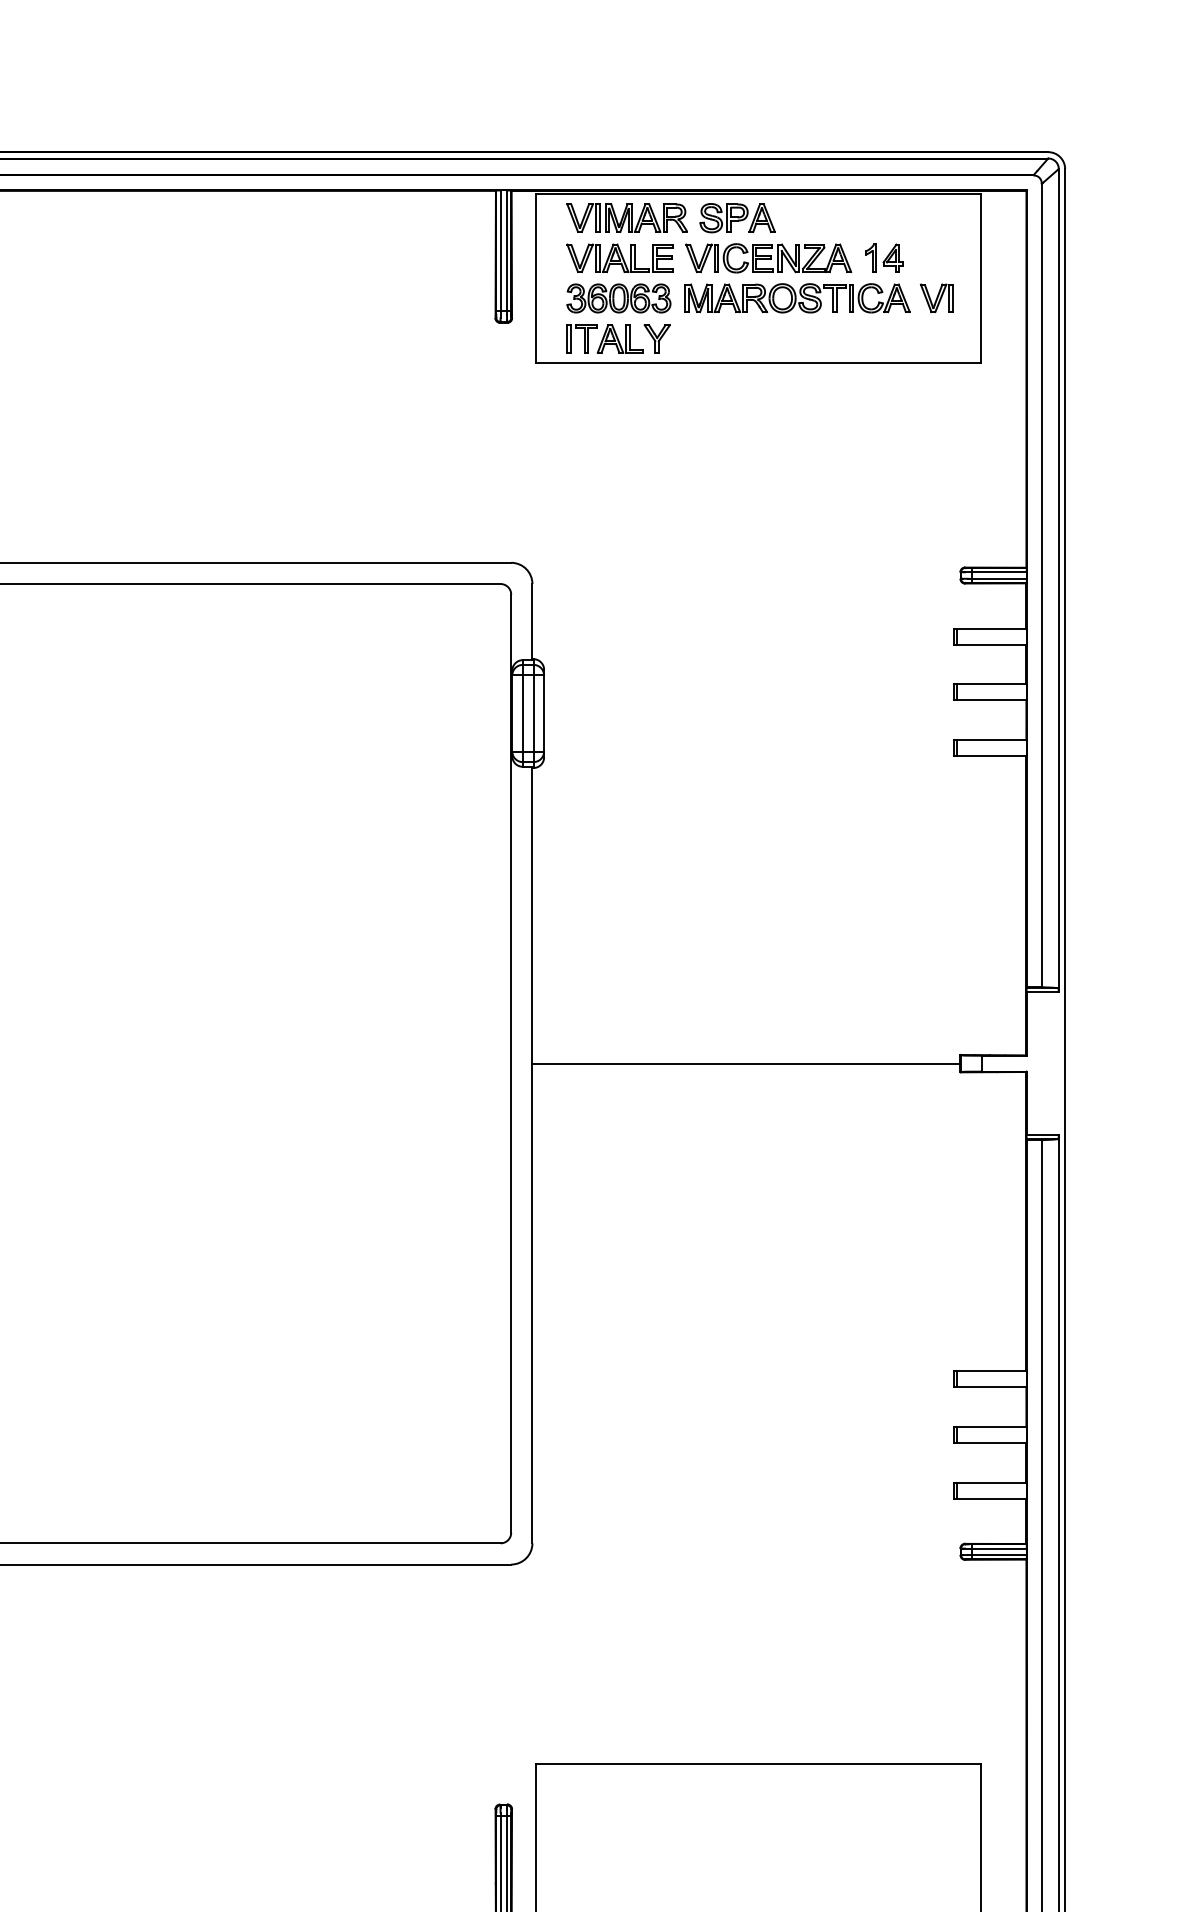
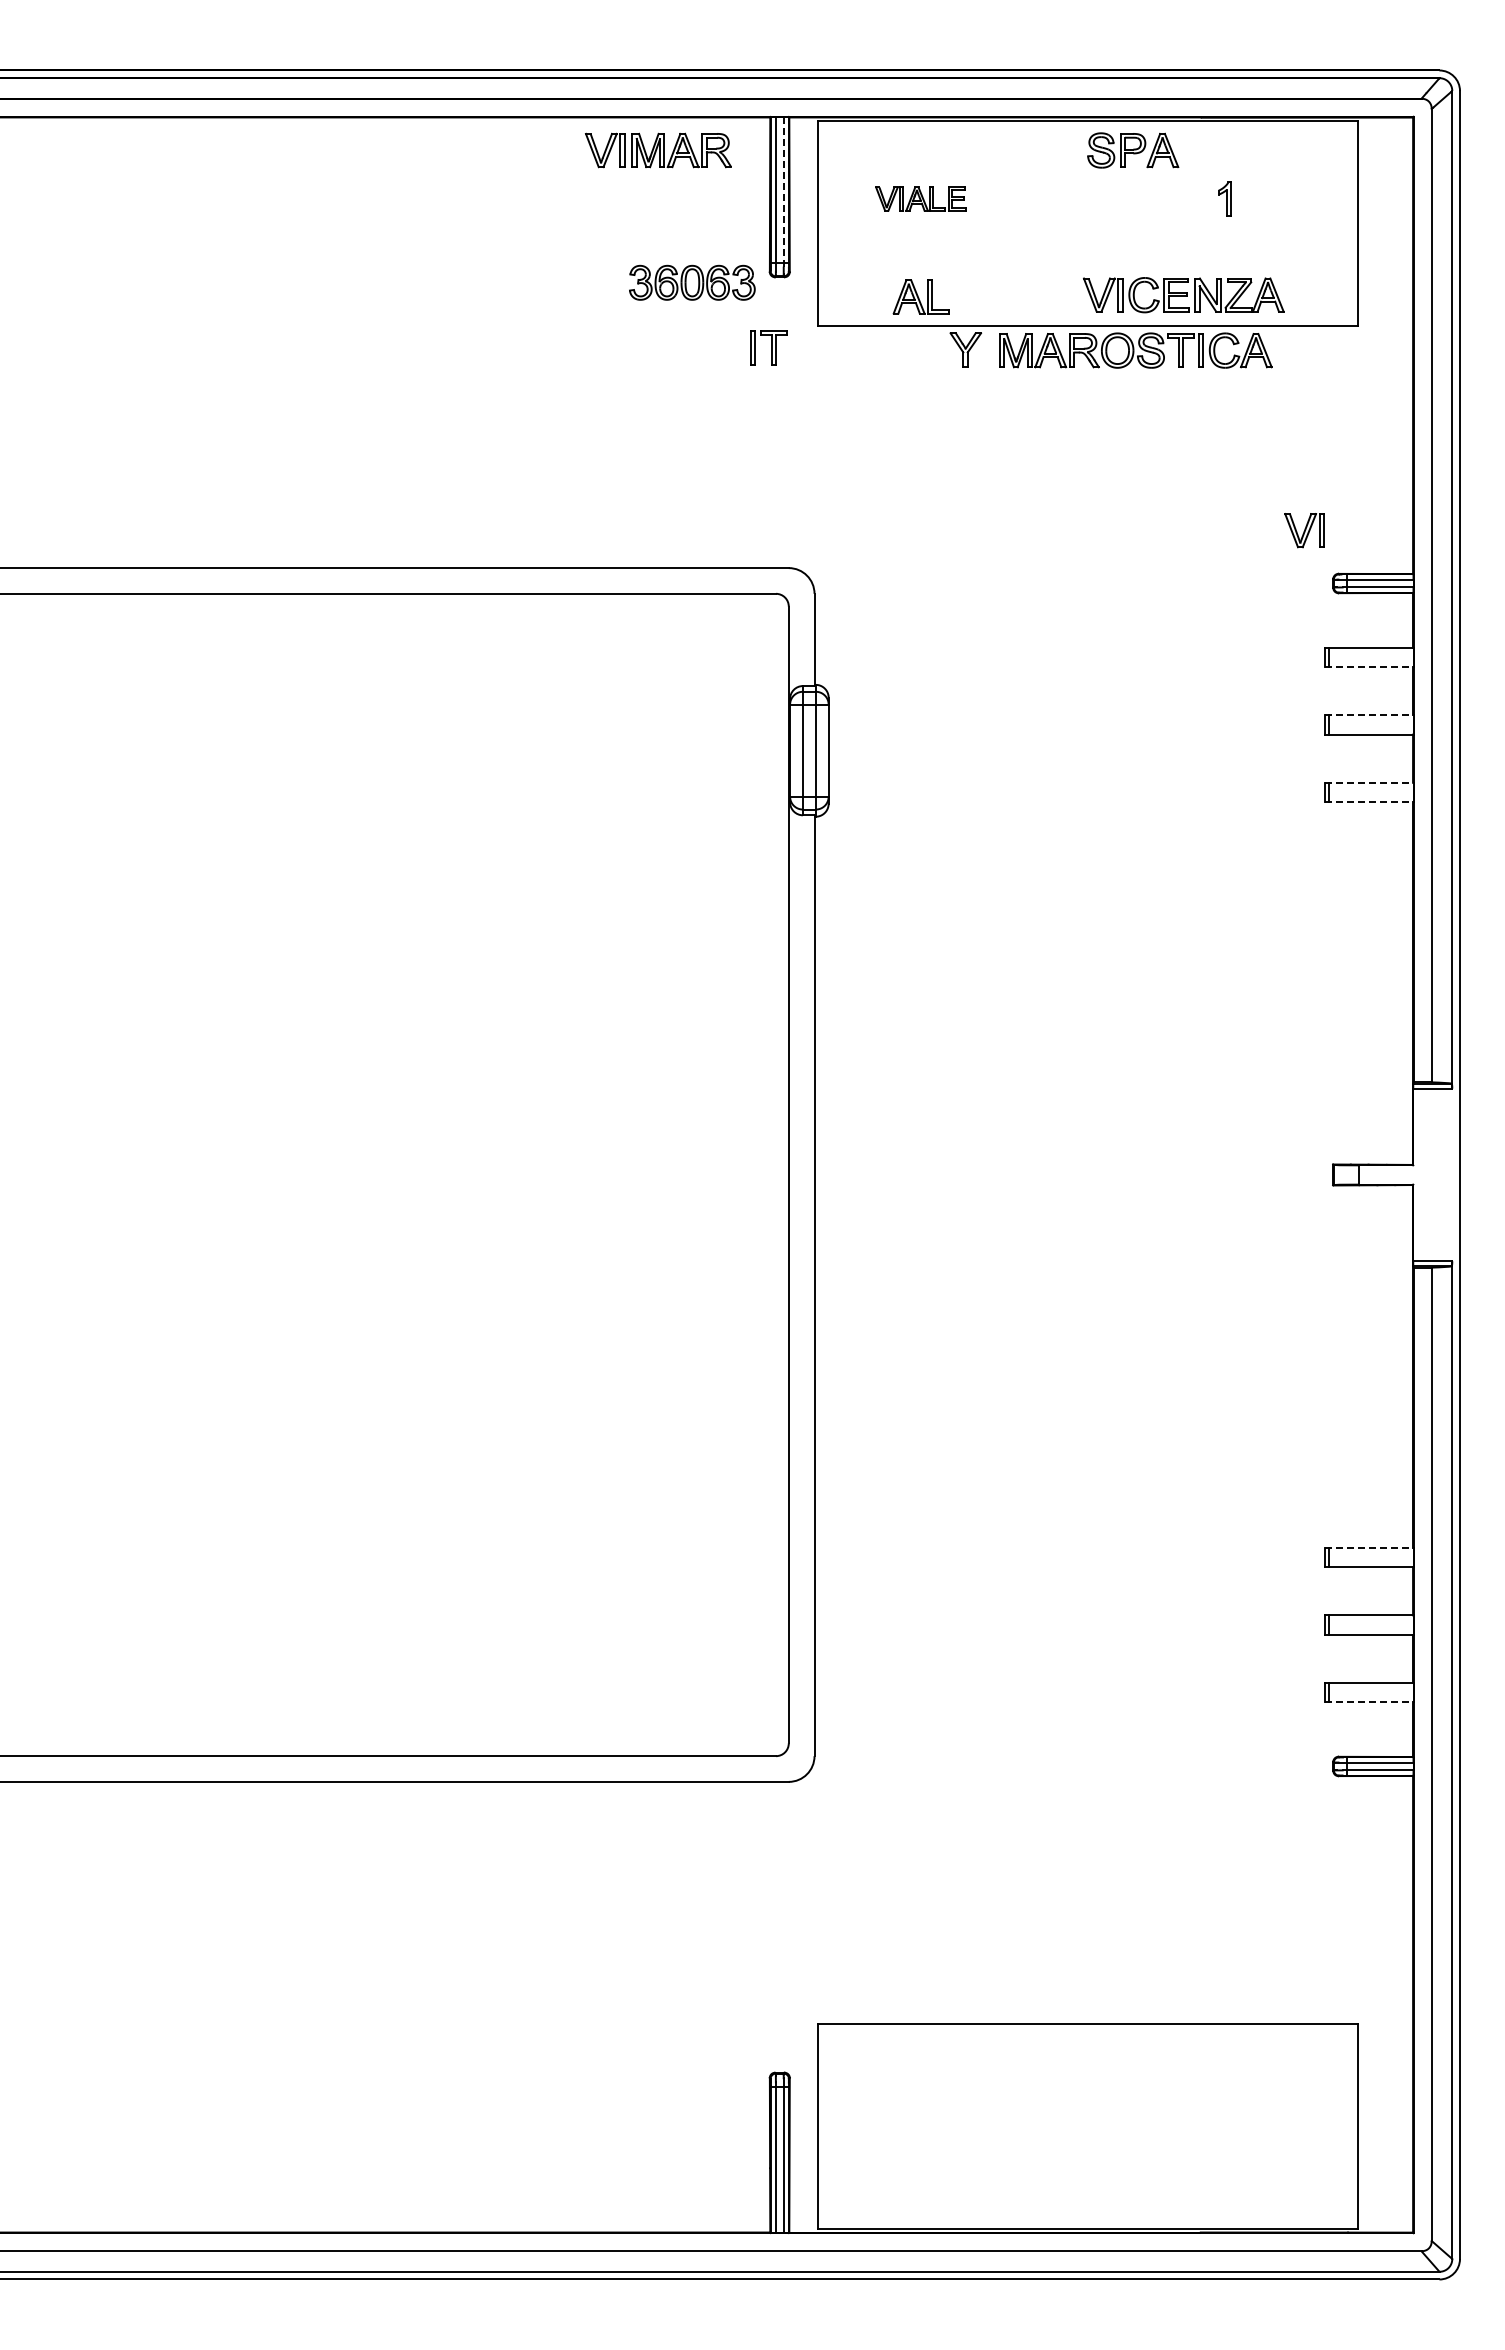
part: (627, 218) -> (658, 150), moved
part: (737, 218) -> (1133, 150), moved
line: (506, 252) -> (783, 192), solid -> dashed
part: (619, 257) -> (920, 198), size x0.7
part: (893, 257) -> (1251, 198), removed
part: (768, 258) -> (1183, 295), moved
part: (619, 298) -> (692, 282), moved
part: (797, 298) -> (1135, 350), moved
part: (936, 298) -> (1304, 530), moved
part: (581, 338) -> (768, 347), moved
part: (657, 338) -> (965, 349), moved
line: (990, 644) -> (1369, 667), solid -> dashed
line: (990, 684) -> (1369, 715), solid -> dashed
line: (990, 739) -> (1369, 782), solid -> dashed
line: (990, 756) -> (1369, 802), solid -> dashed
line: (746, 1063) -> (1073, 1174), removed
line: (990, 1371) -> (1369, 1547), solid -> dashed
line: (990, 1499) -> (1369, 1702), solid -> dashed

